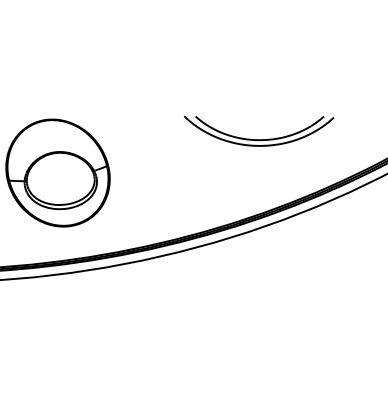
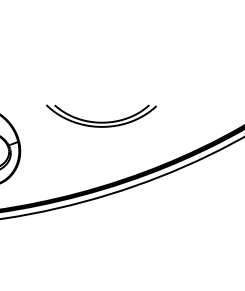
part: (259, 139) -> (101, 122), moved

